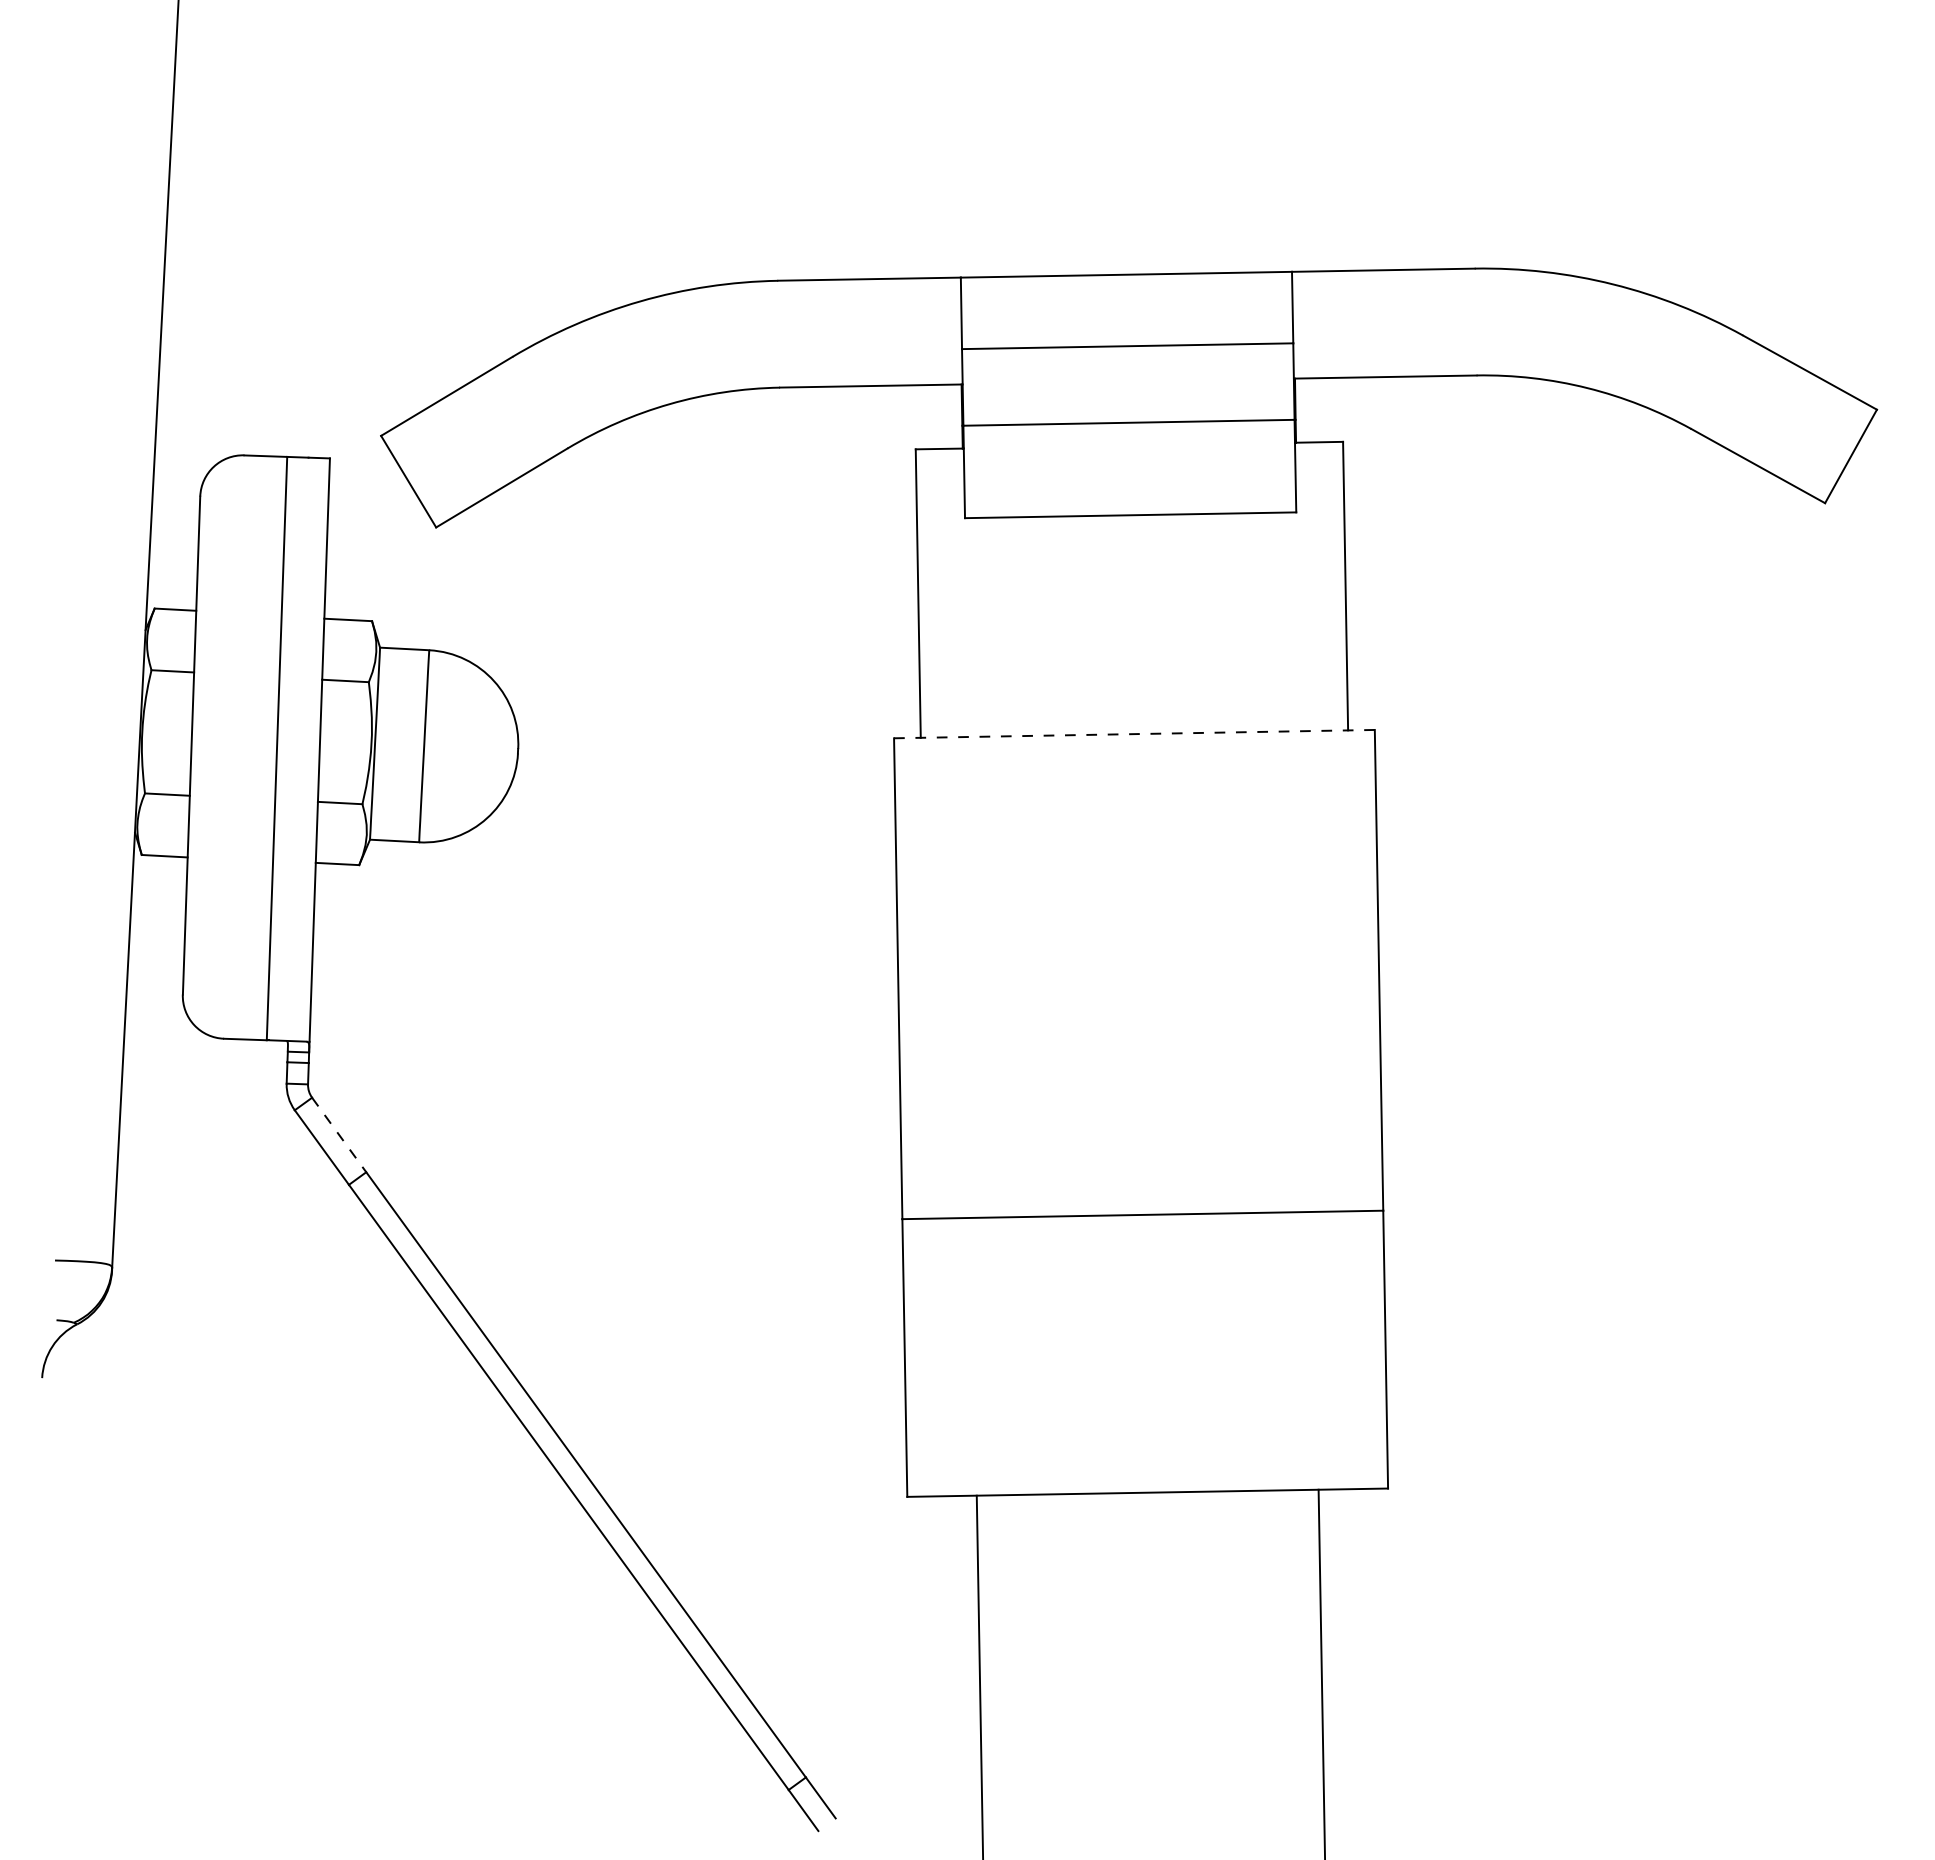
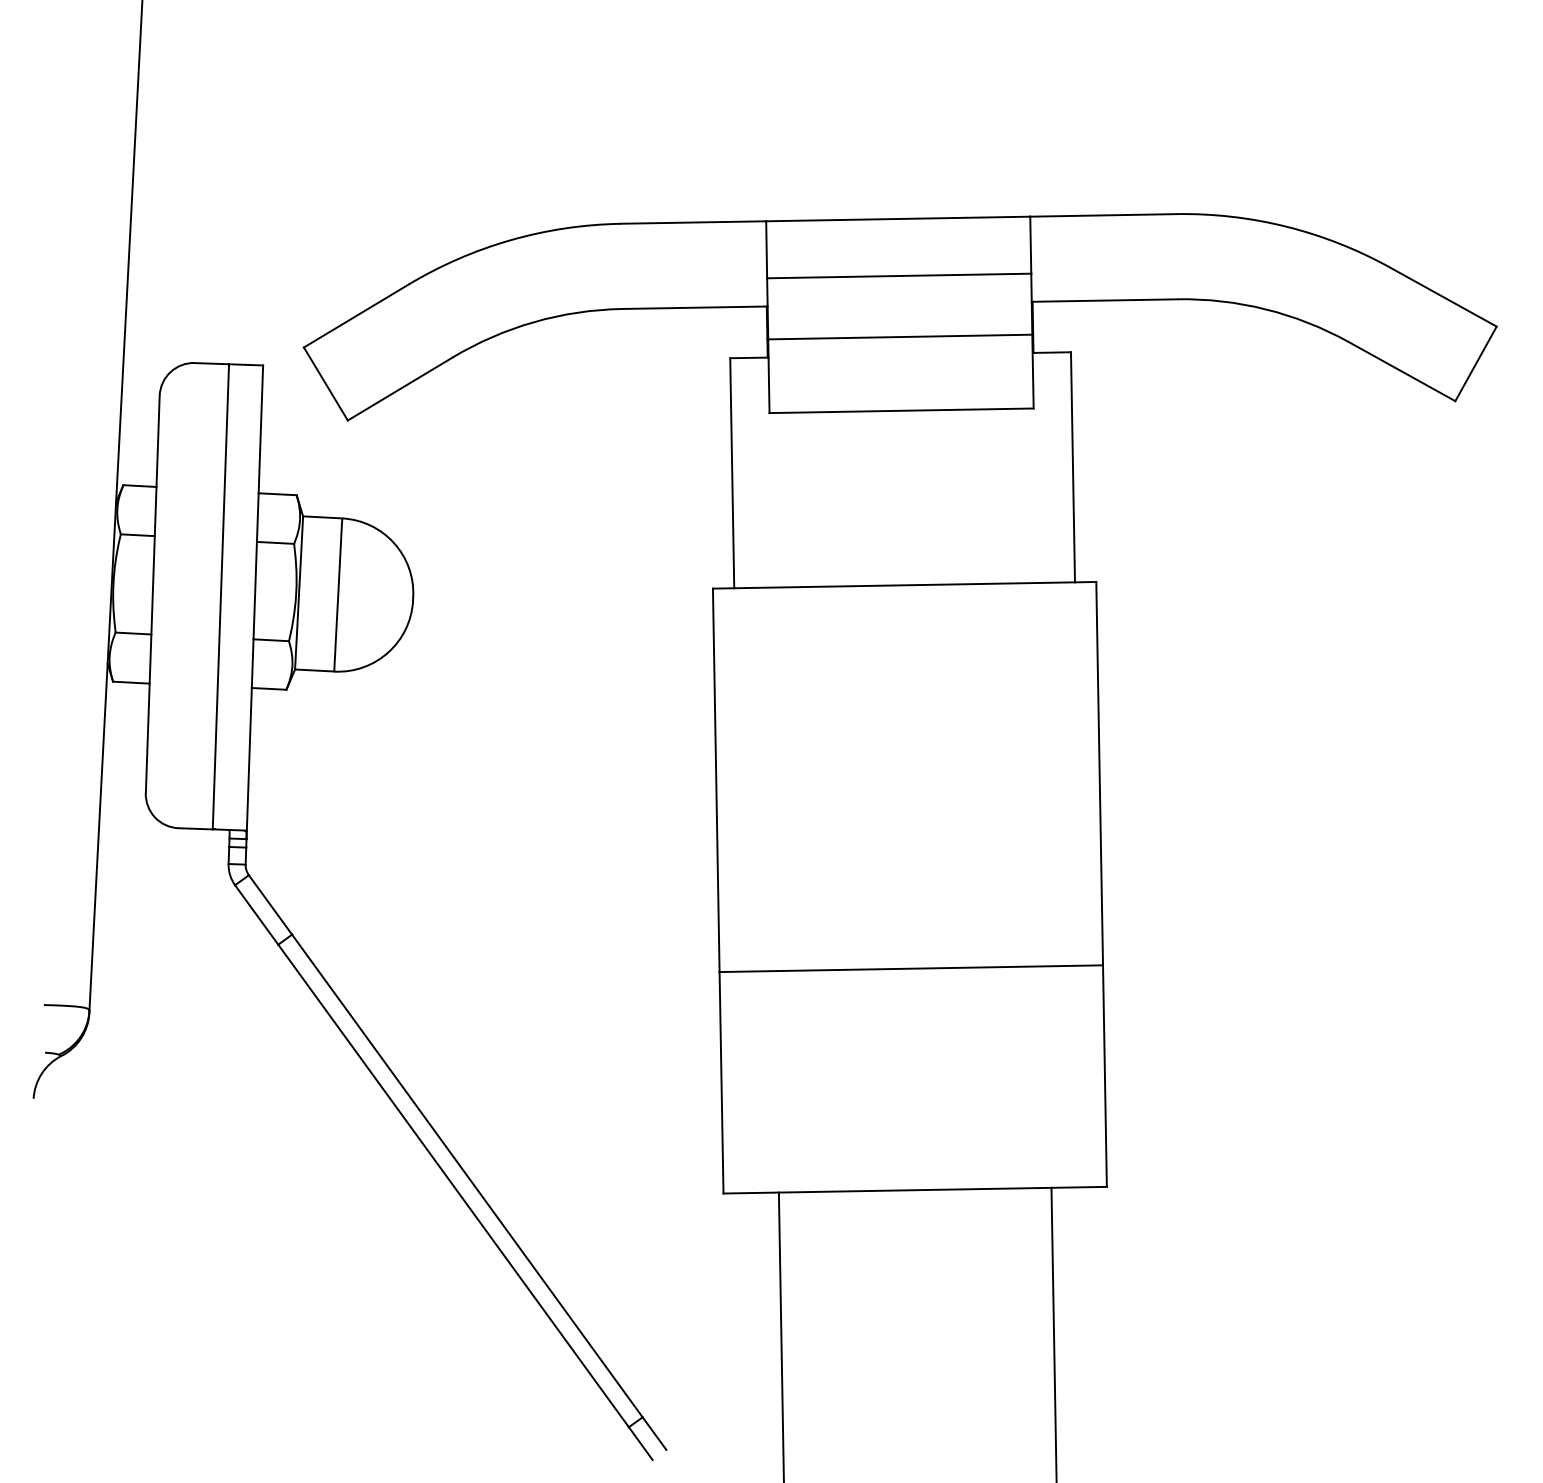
line: (1134, 734) -> (904, 585), dashed -> solid
line: (339, 1135) -> (270, 905), dashed -> solid

